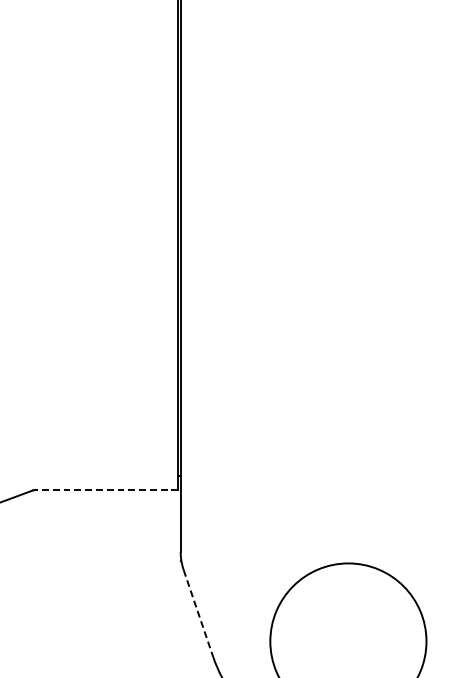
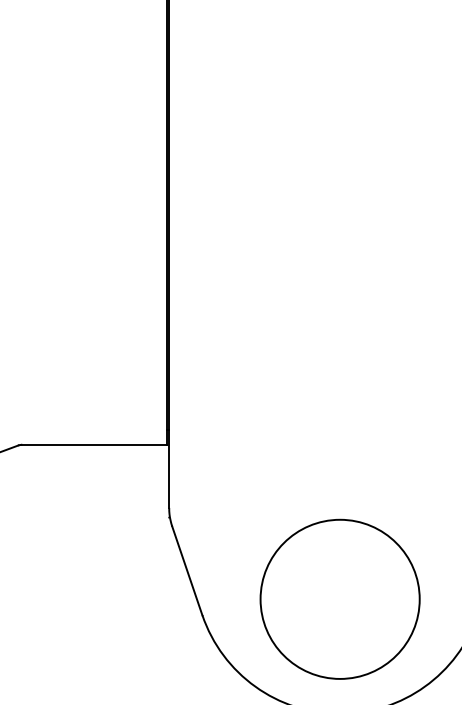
line: (107, 489) -> (94, 444), dashed -> solid
line: (198, 613) -> (187, 570), dashed -> solid

